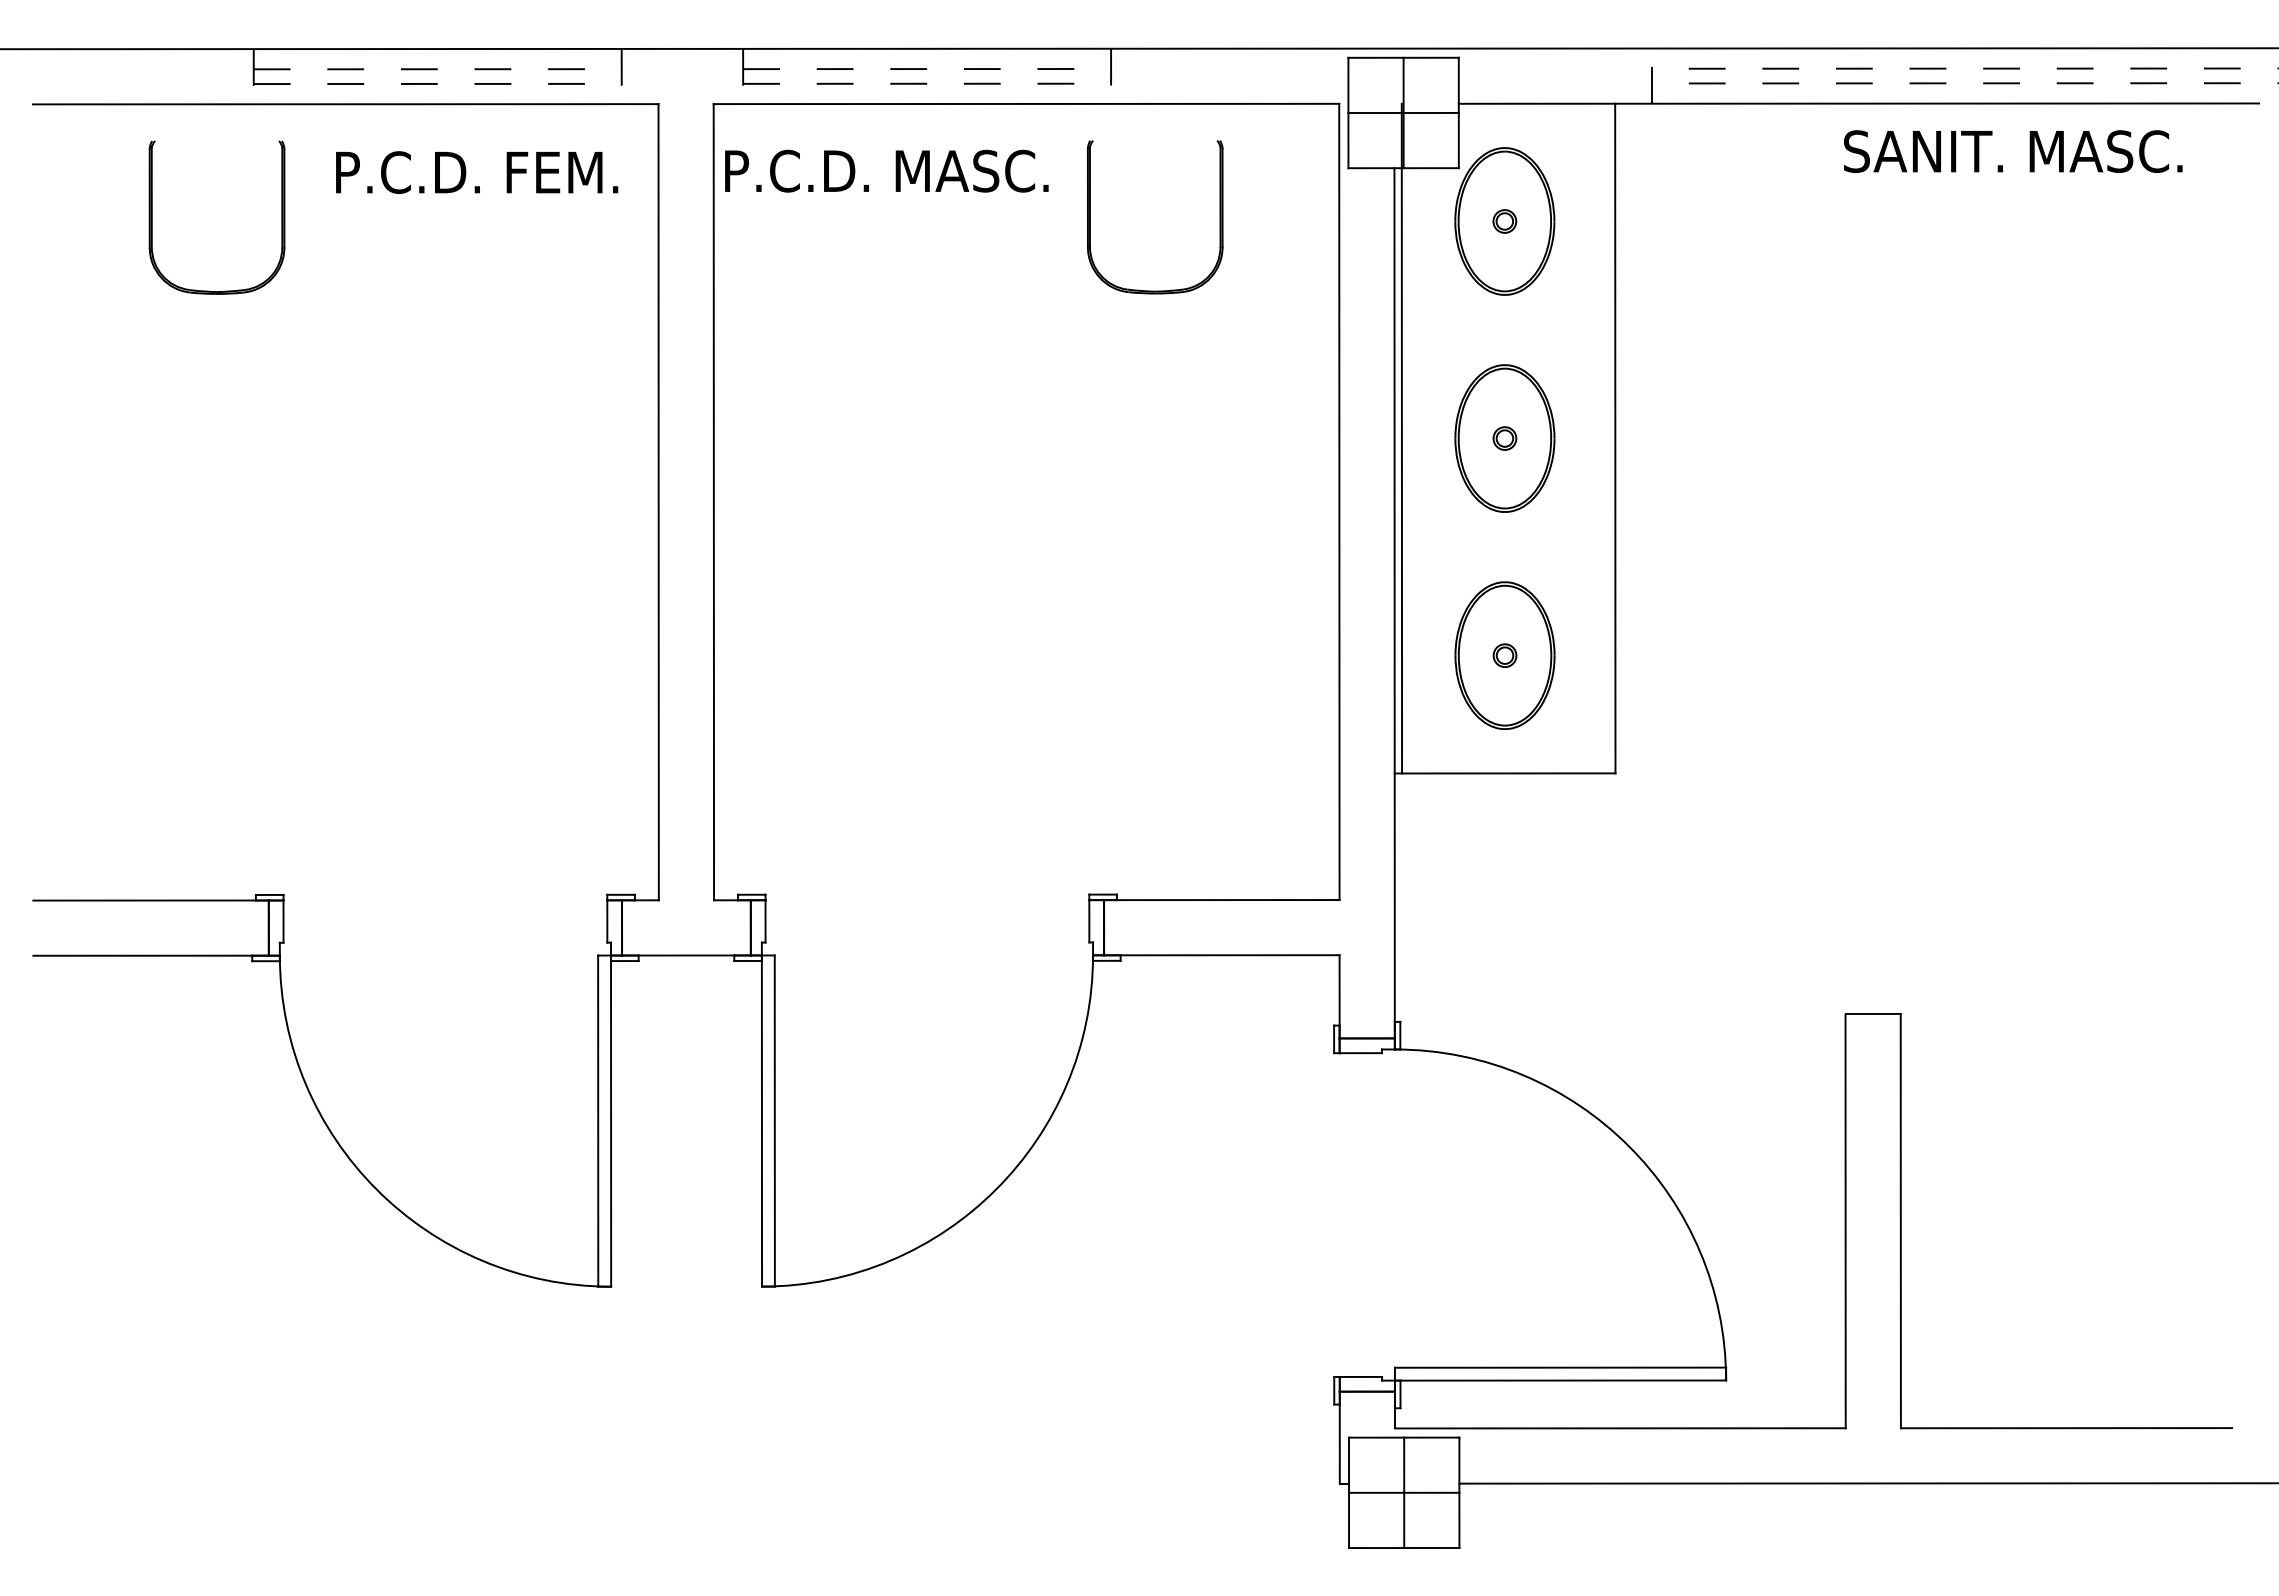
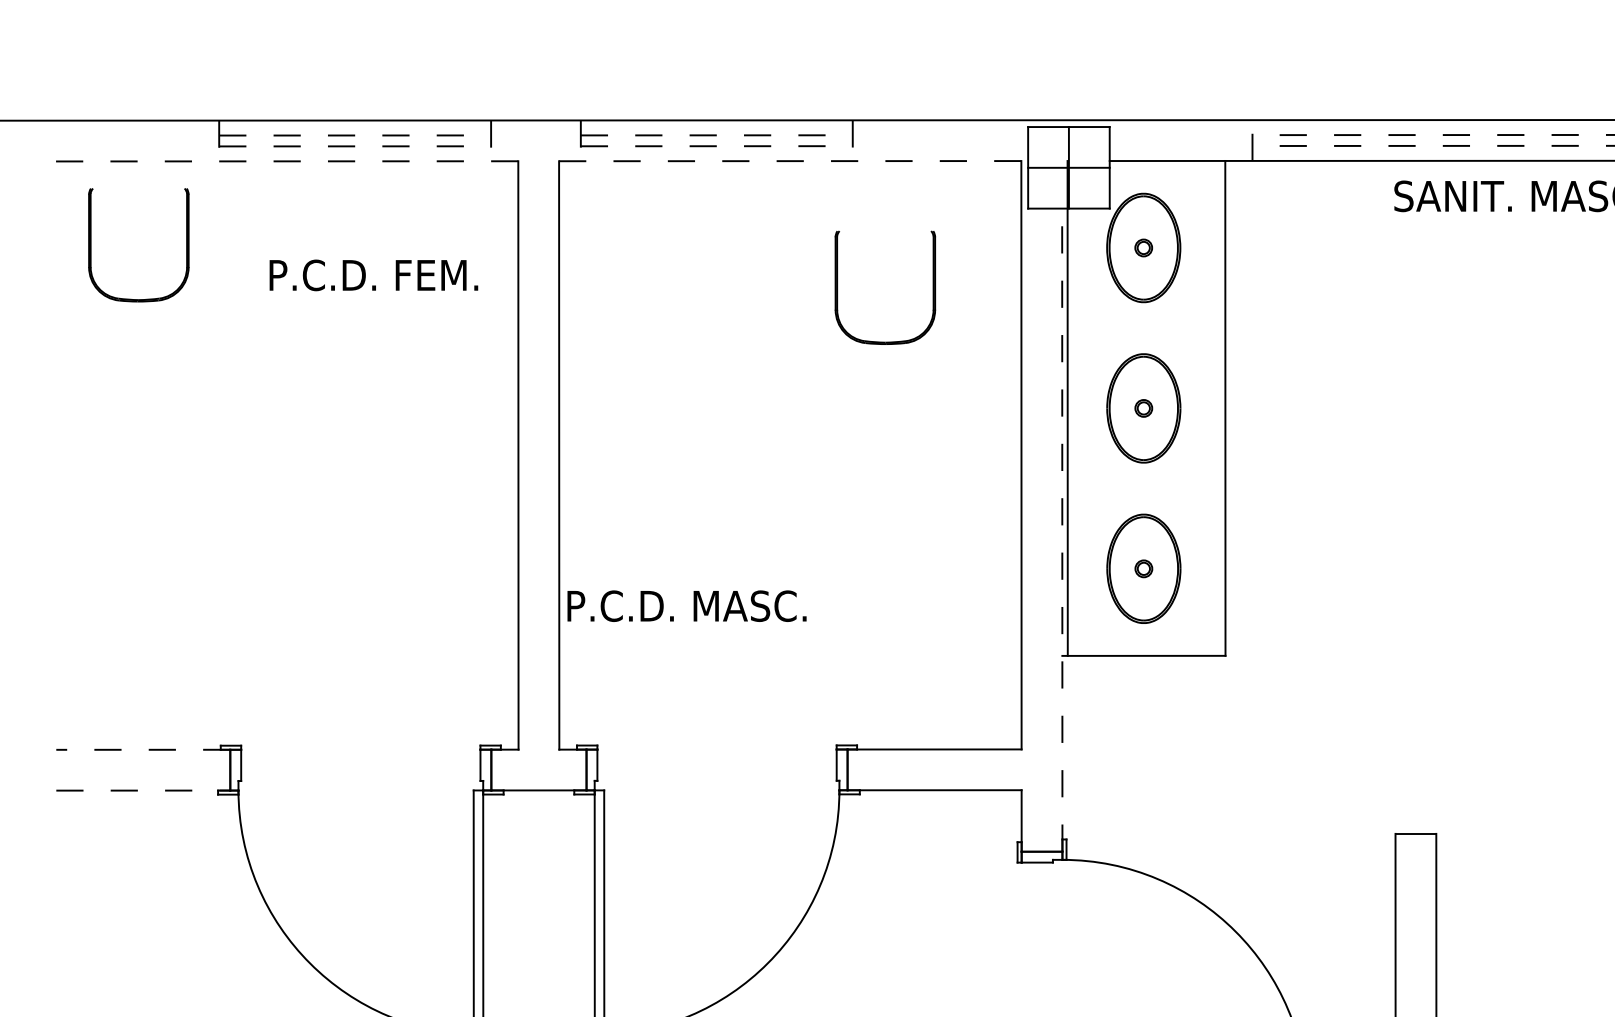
line: (1026, 103) -> (790, 160), solid -> dashed
line: (345, 104) -> (286, 161), solid -> dashed
text: (886, 170) -> (686, 605), moved
text: (477, 172) -> (374, 275), moved
part: (152, 217) -> (91, 245), moved
part: (1090, 217) -> (837, 287), moved
line: (1394, 602) -> (1062, 529), solid -> dashed
line: (151, 900) -> (143, 749), solid -> dashed
line: (151, 955) -> (143, 790), solid -> dashed

